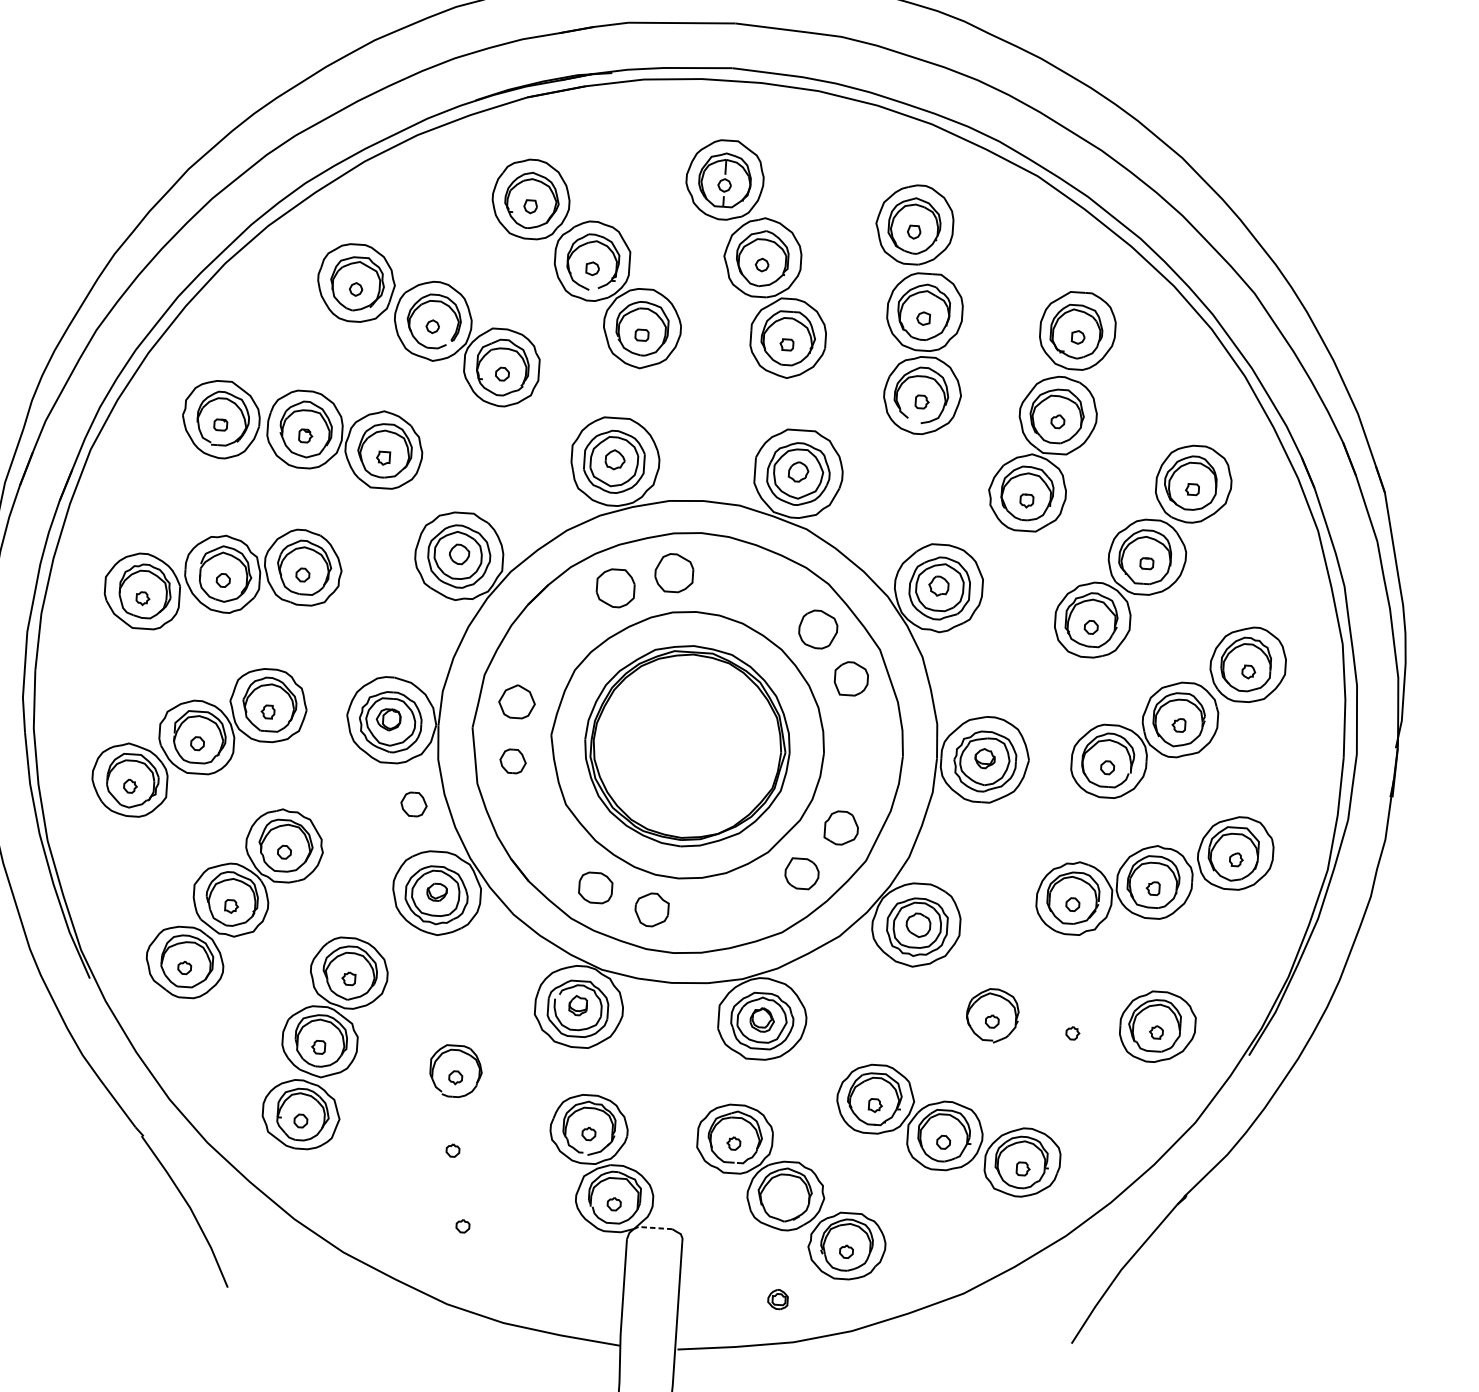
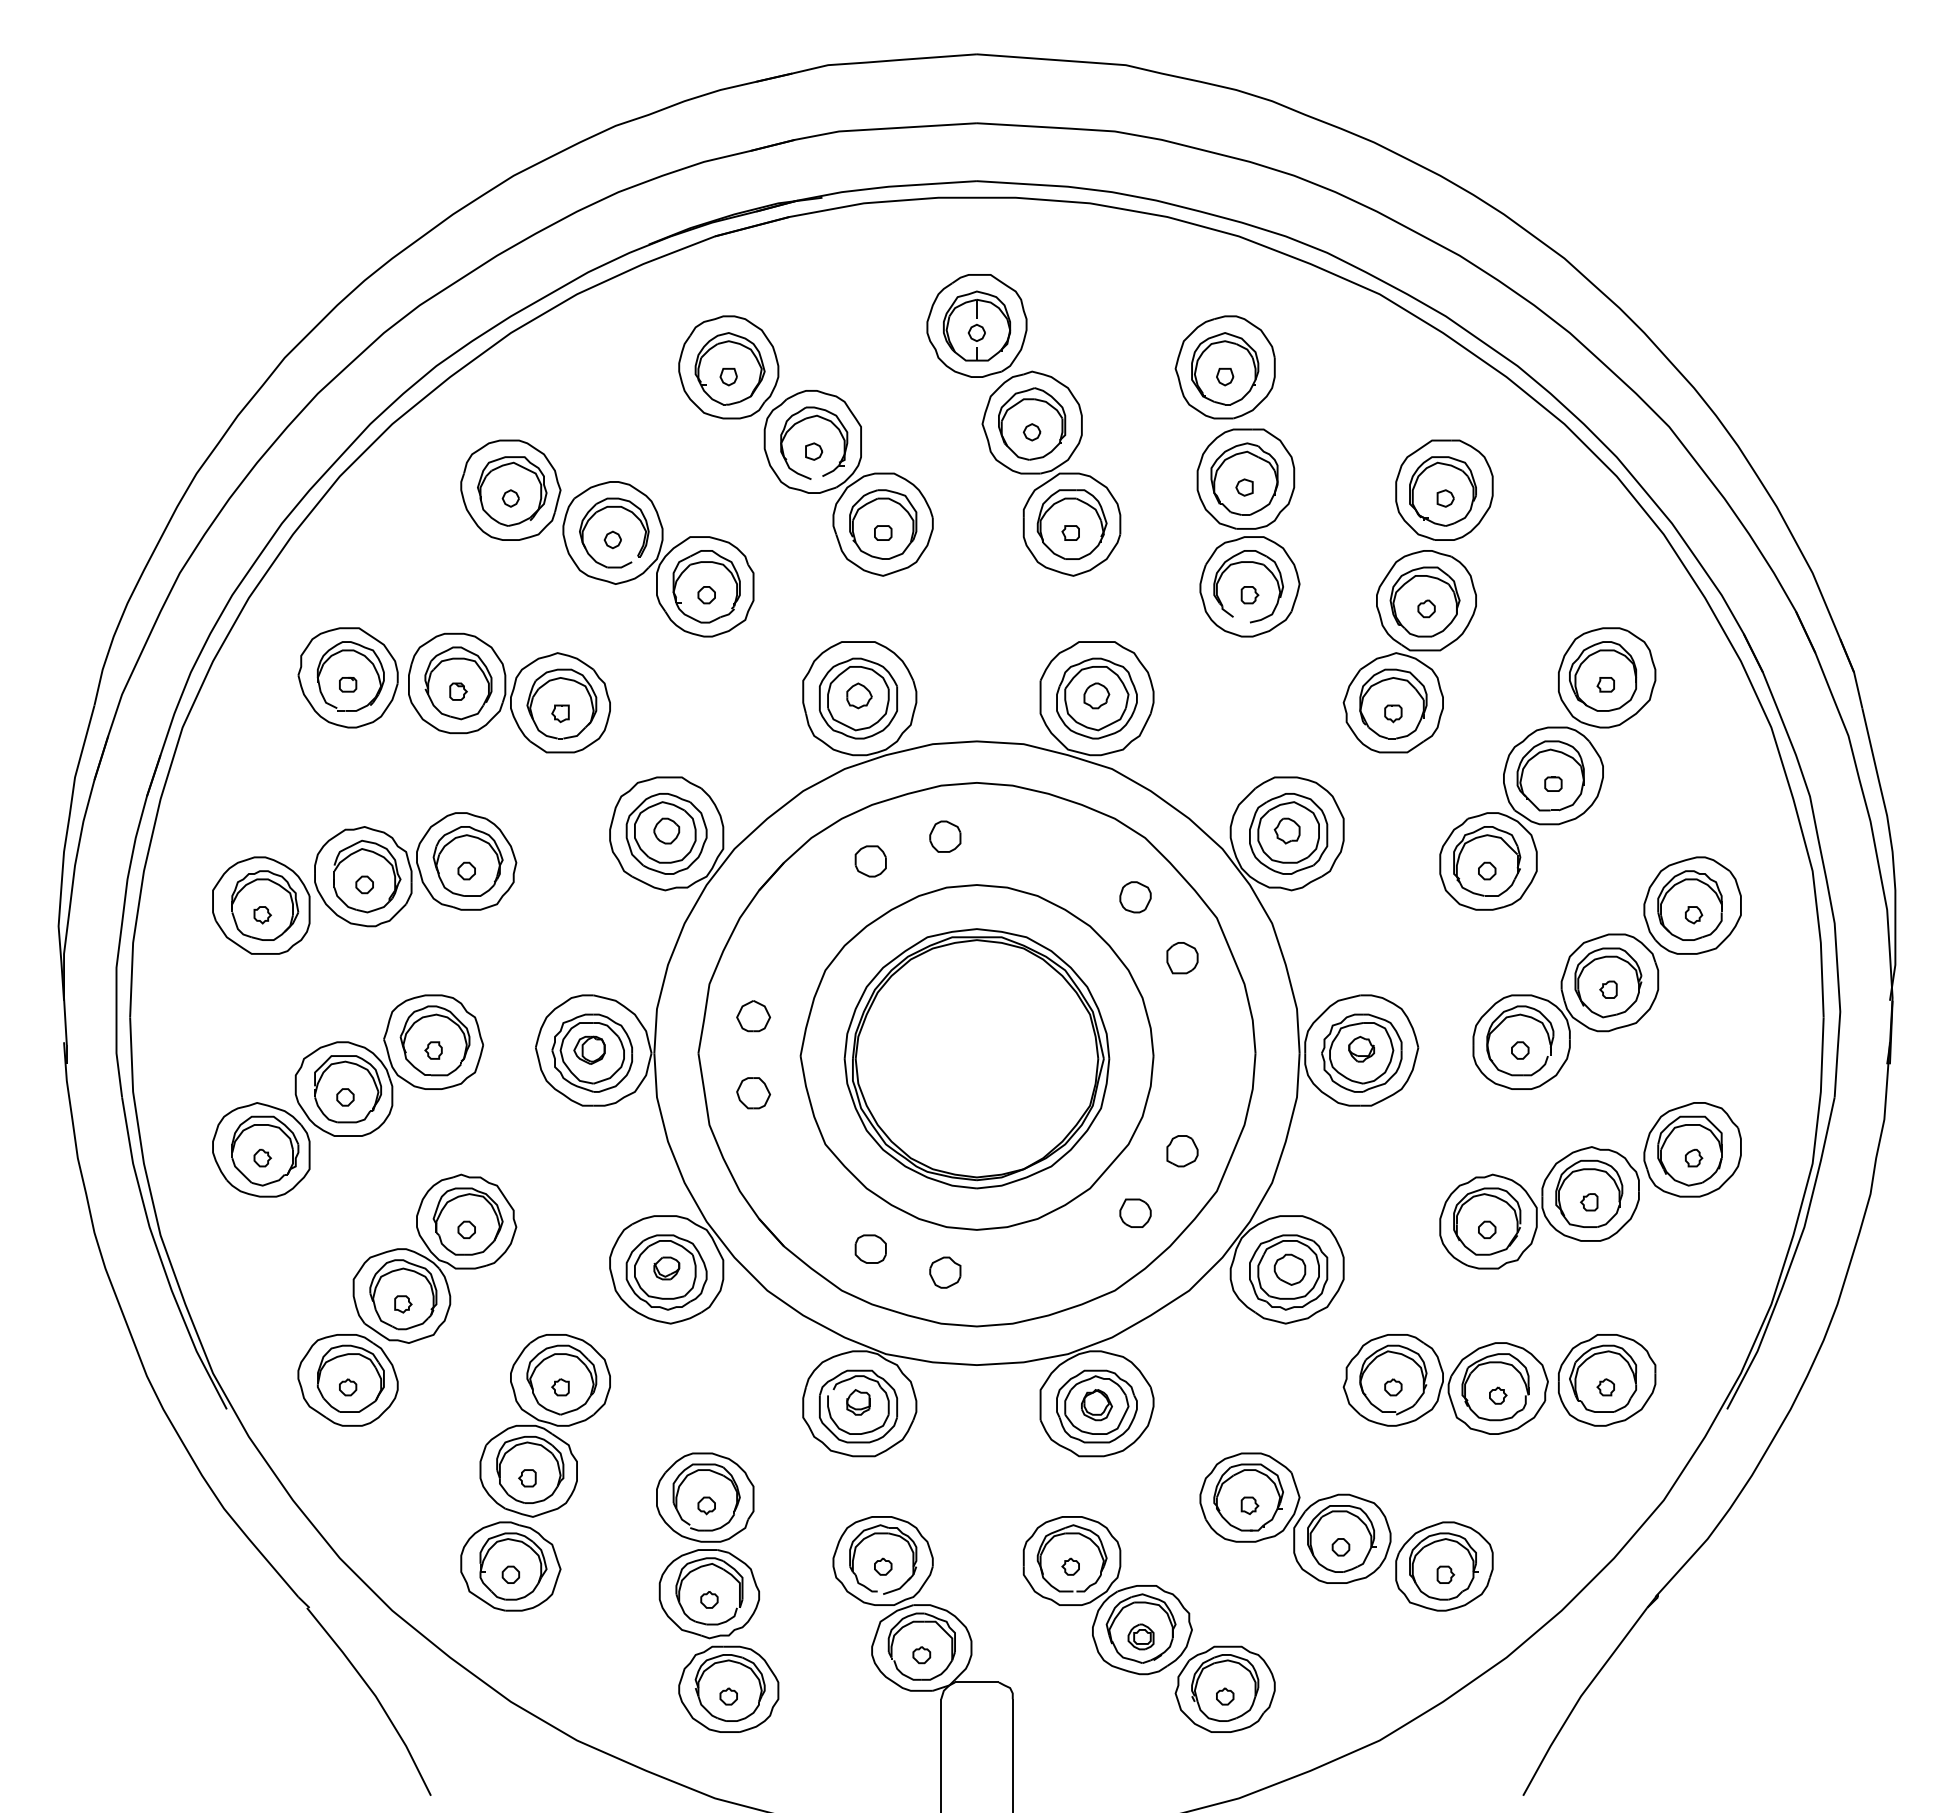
part: (674, 572) -> (945, 836), size x0.62
part: (615, 588) -> (870, 861), size x0.62
part: (818, 629) -> (1135, 897), size x0.62
part: (851, 679) -> (1182, 958), size x0.71
part: (516, 702) -> (753, 1016), size x0.71
part: (413, 804) -> (629, 1157), removed
part: (841, 828) -> (1182, 1151), size x0.71
part: (802, 873) -> (1135, 1212), size x0.71
part: (595, 887) -> (870, 1248), size x0.71
part: (652, 909) -> (945, 1272), size x0.71
part: (1032, 1021) -> (1445, 1384), added
part: (459, 1145) -> (717, 1592), added
line: (655, 1228) -> (977, 1682), dashed -> solid
part: (777, 1299) -> (1140, 1636), moved

